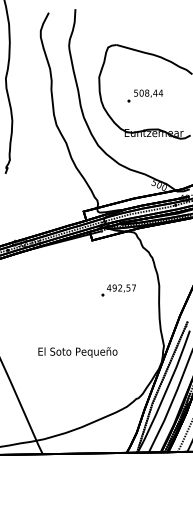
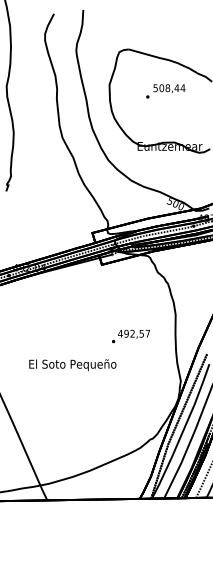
text: (145, 95) -> (166, 90), moved
text: (118, 290) -> (130, 336), moved
text: (77, 352) -> (72, 365), moved

